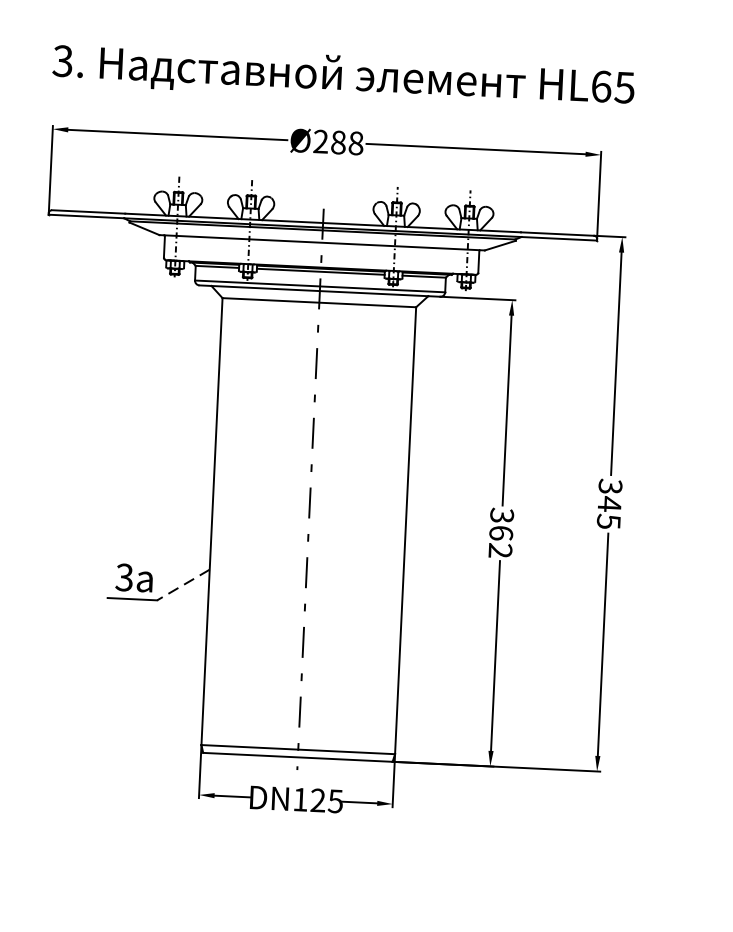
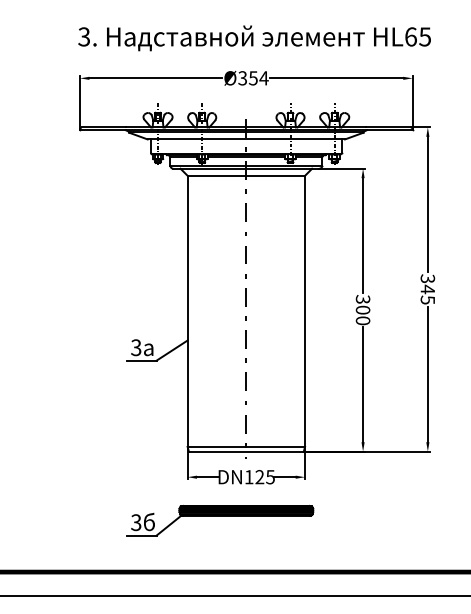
text: (338, 142) -> (253, 78), Ø288 -> Ø354
text: (499, 542) -> (362, 315), 362 -> 300
line: (182, 584) -> (171, 350), dashed -> solid
part: (249, 868) -> (220, 520), added

